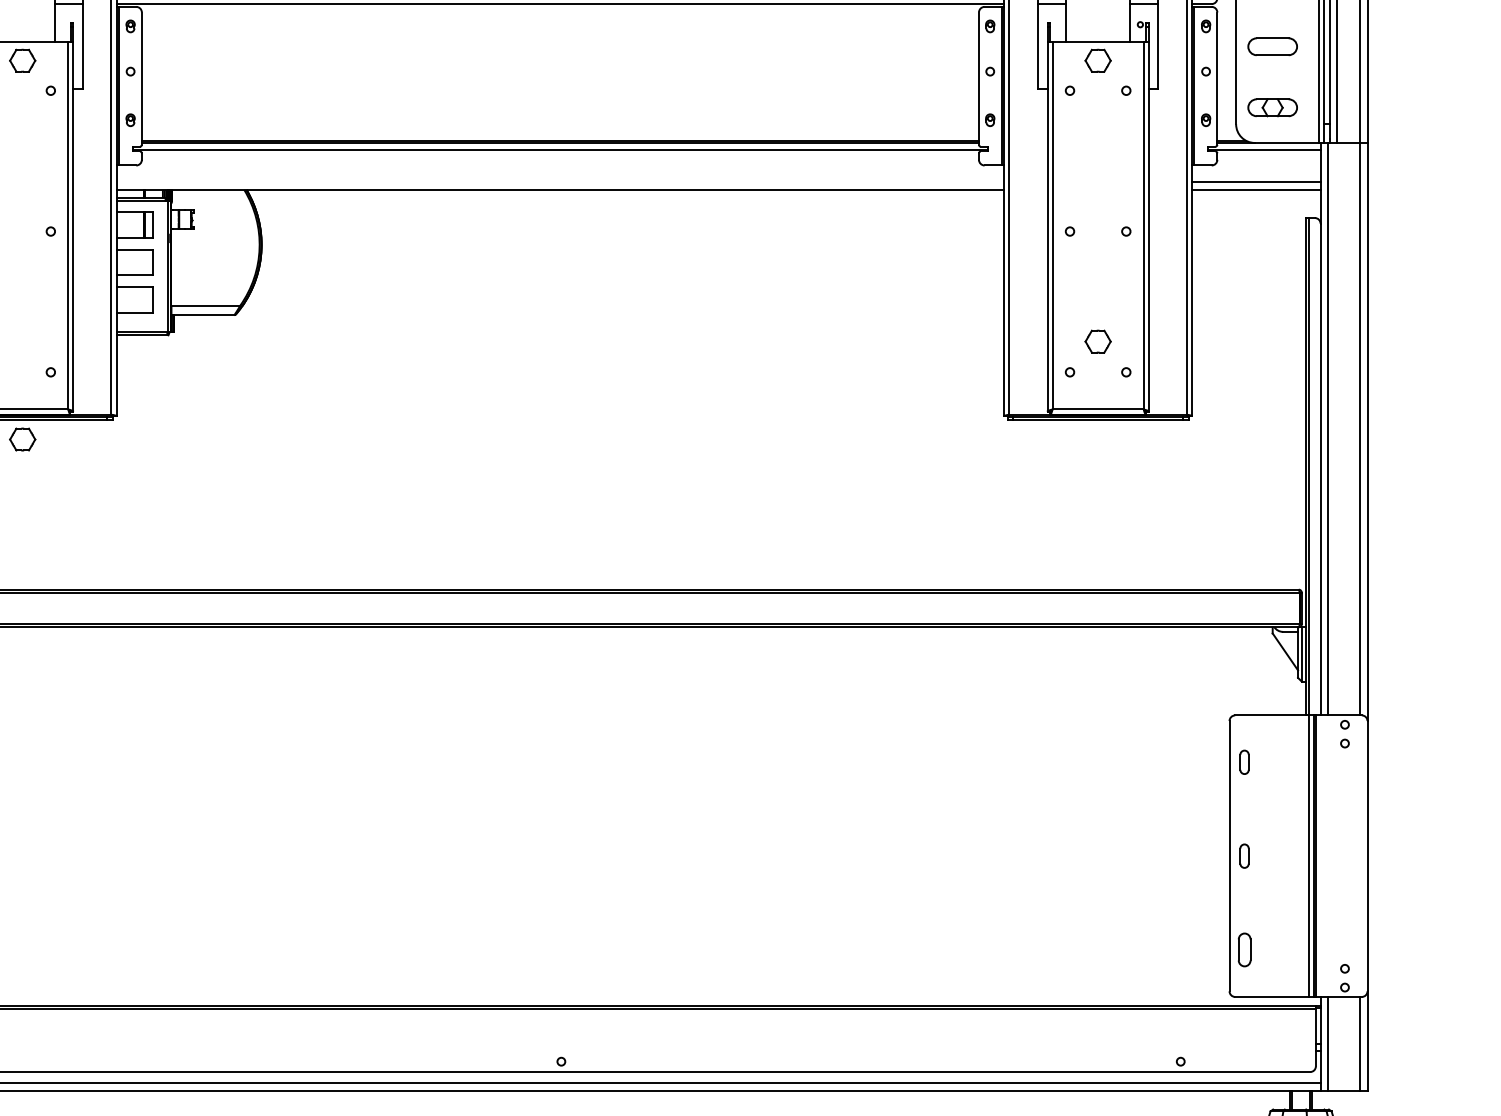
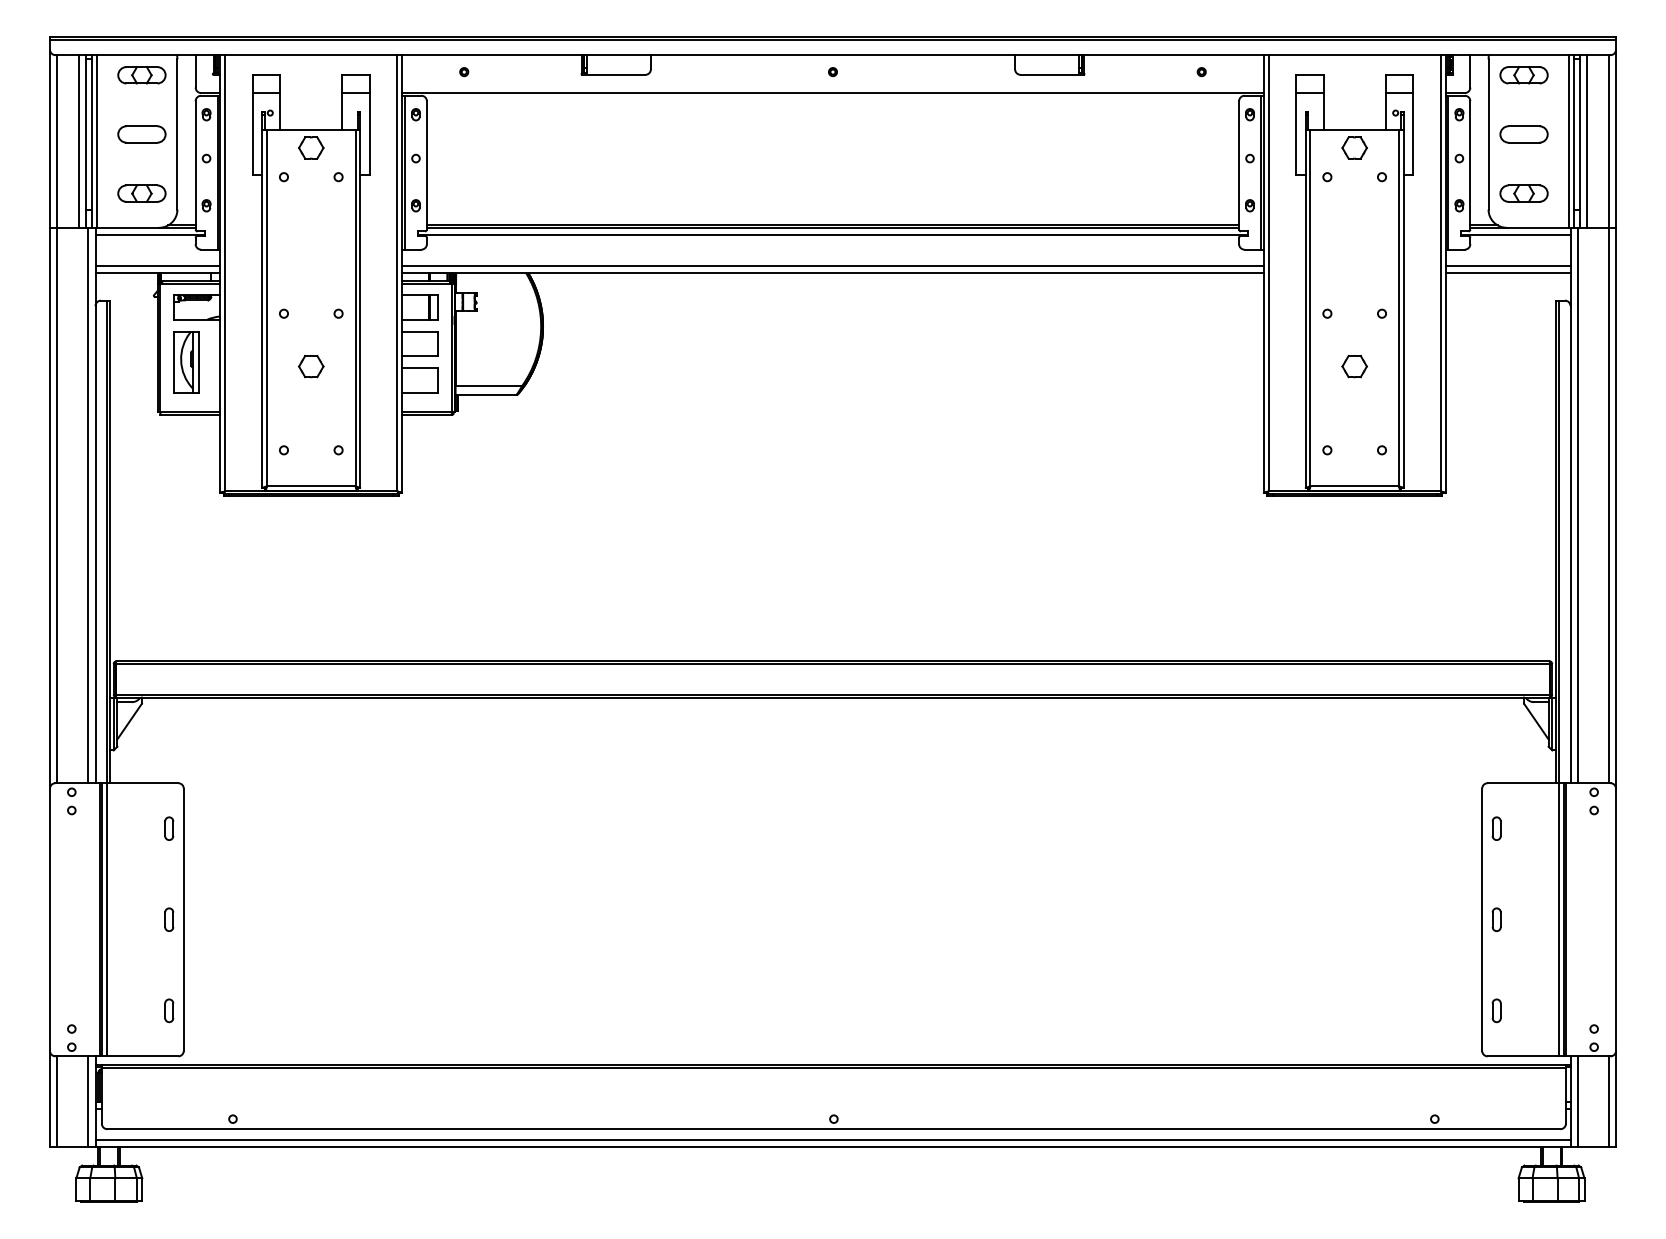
line: (559, 182) -> (832, 266), added
part: (1097, 341) -> (1354, 366), moved
part: (22, 439) -> (311, 366), moved
part: (1244, 949) -> (1496, 1010), size x0.71

